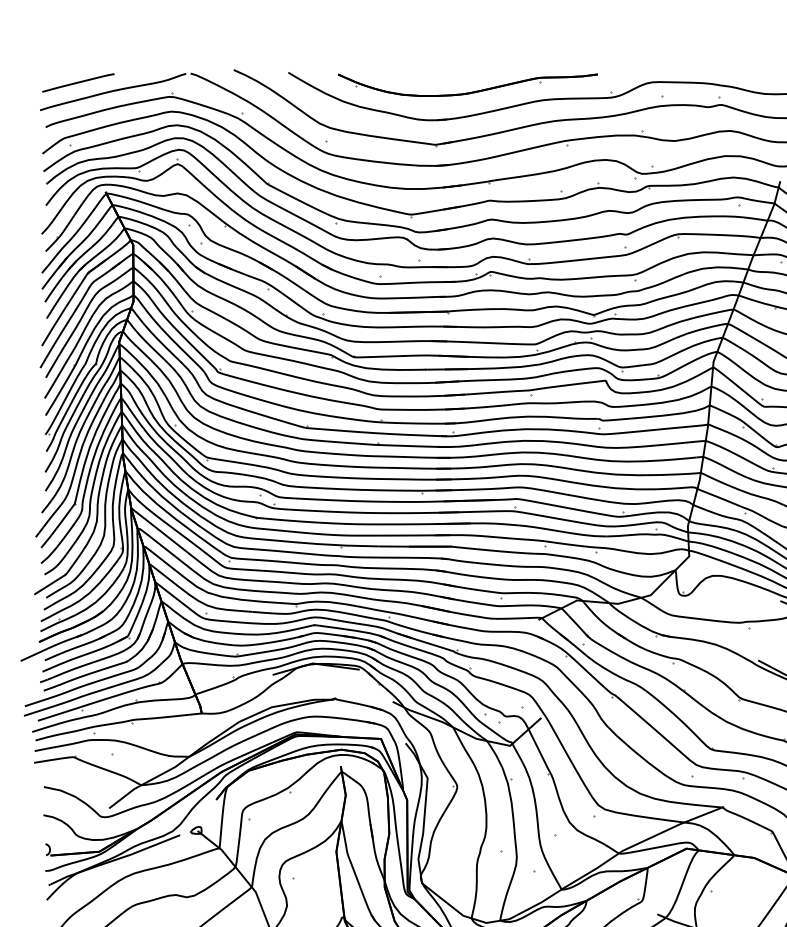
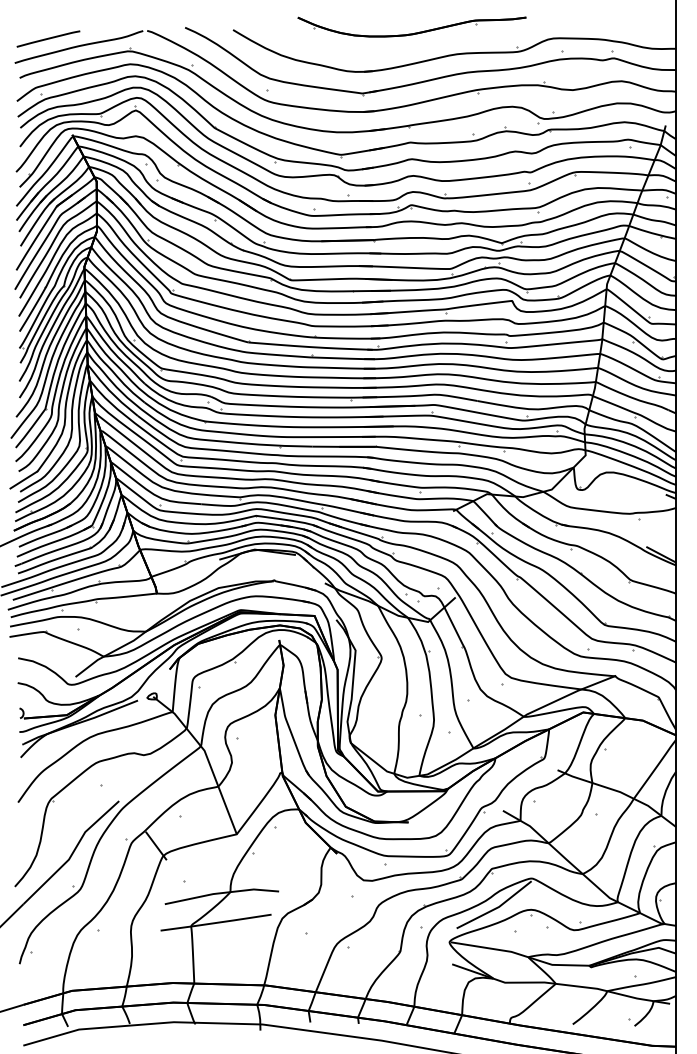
part: (470, 91) -> (414, 32), moved

